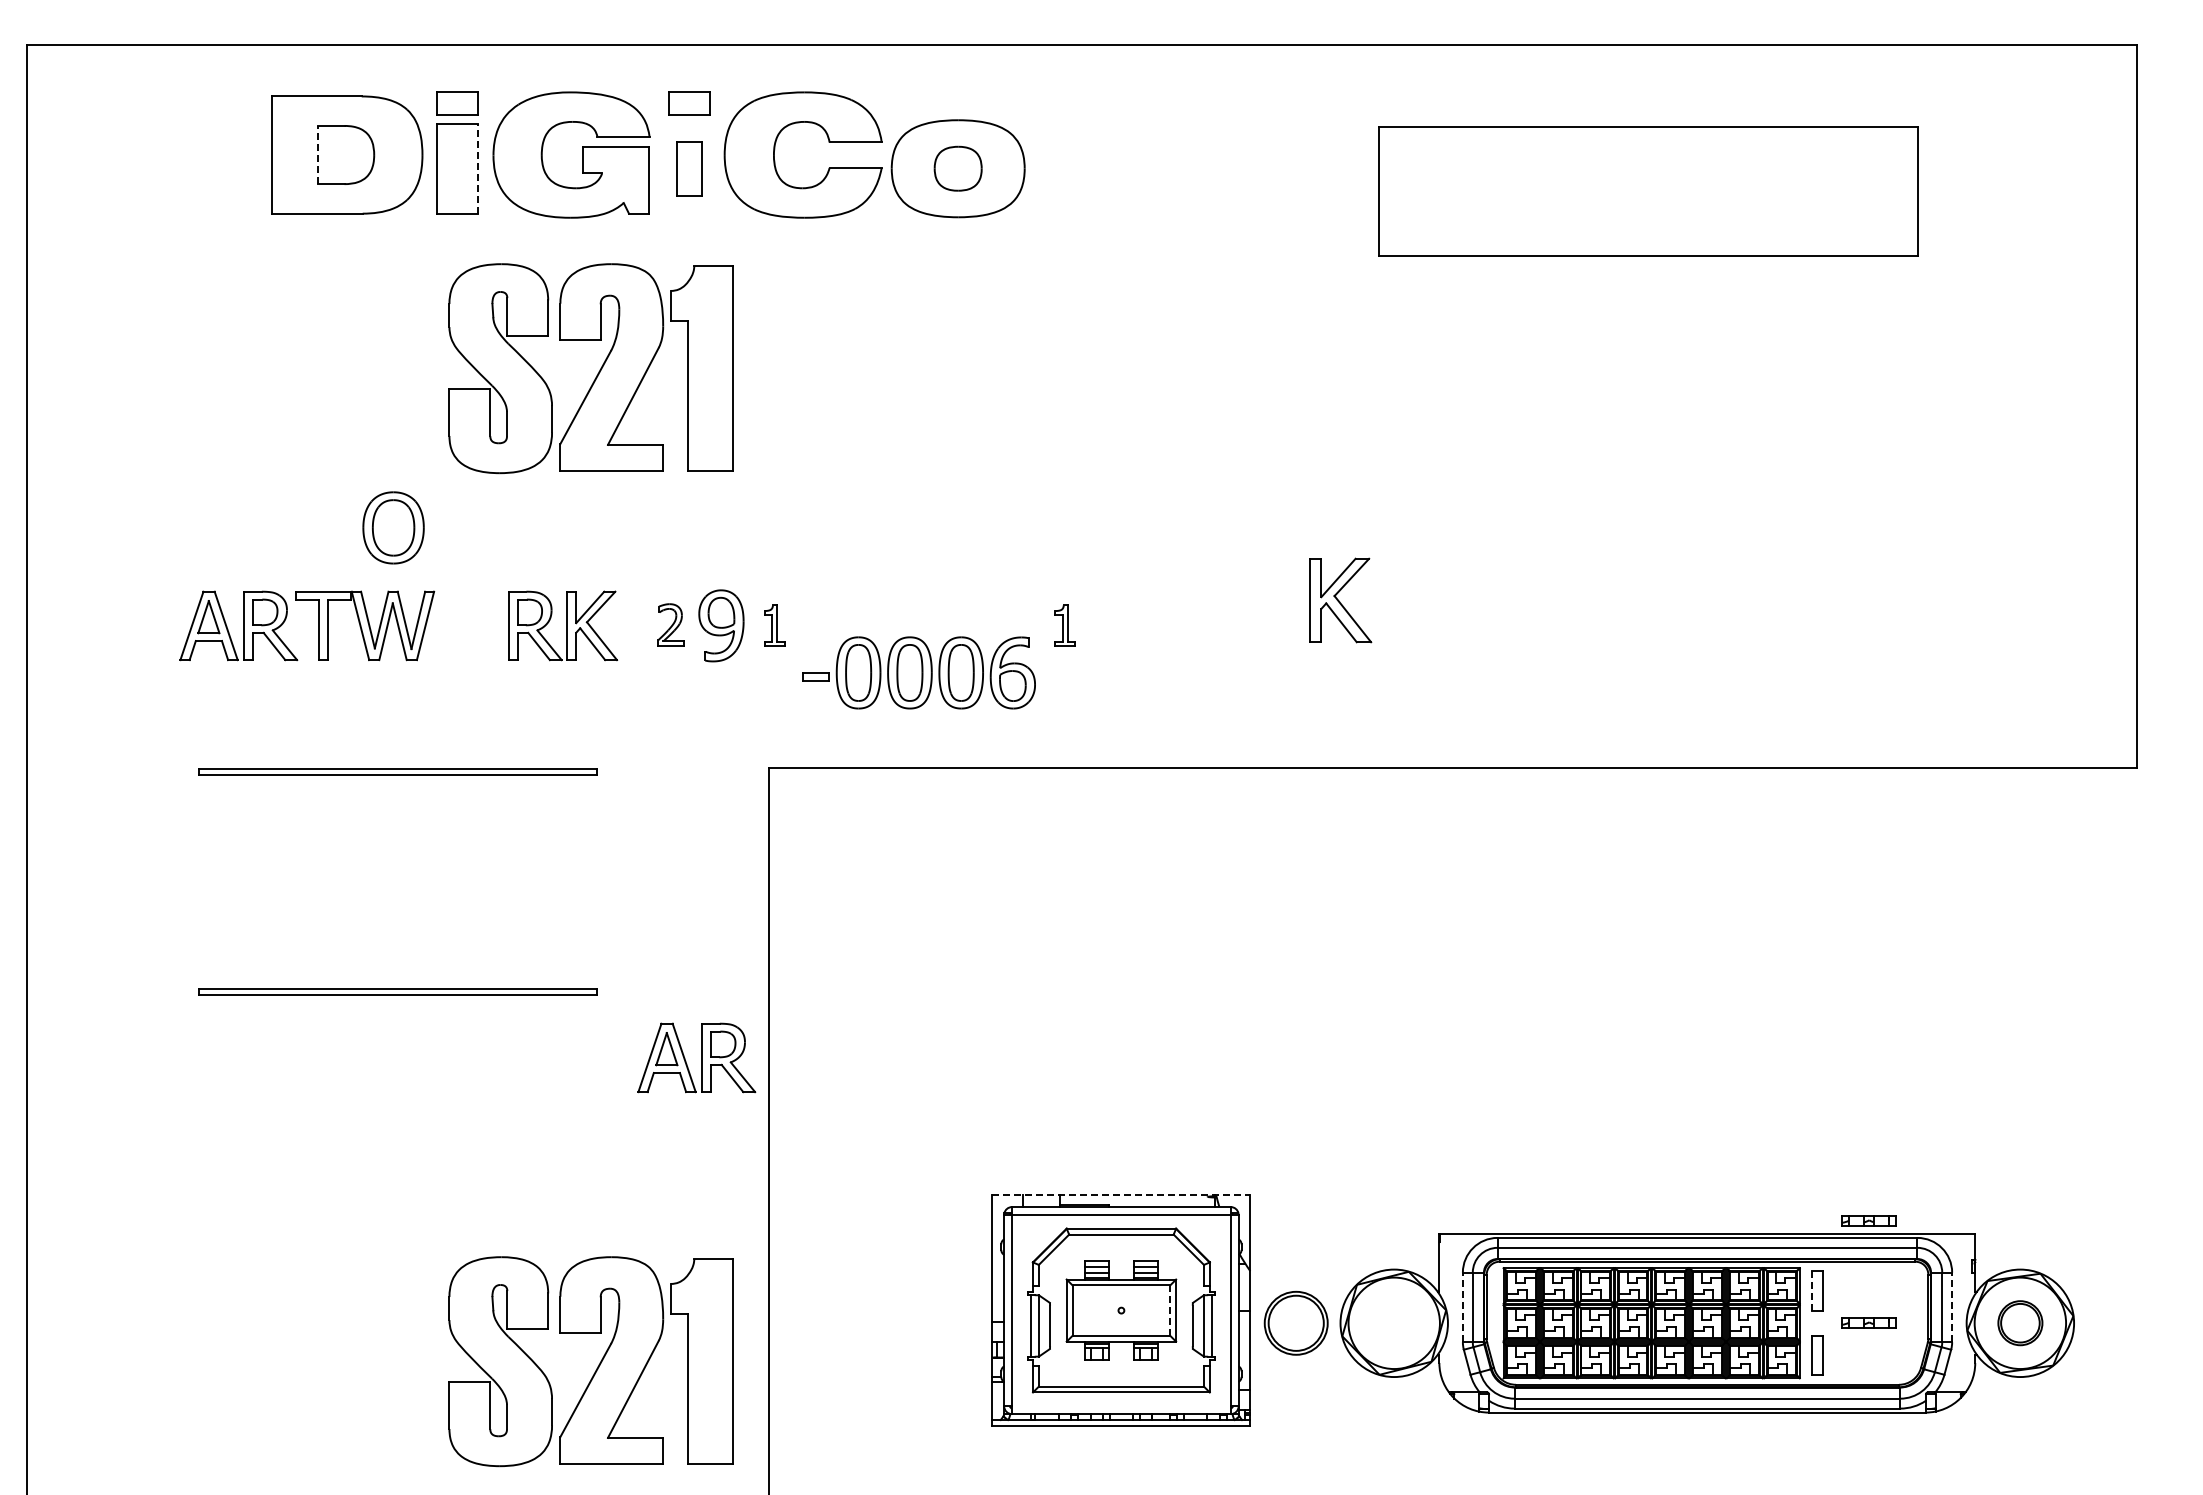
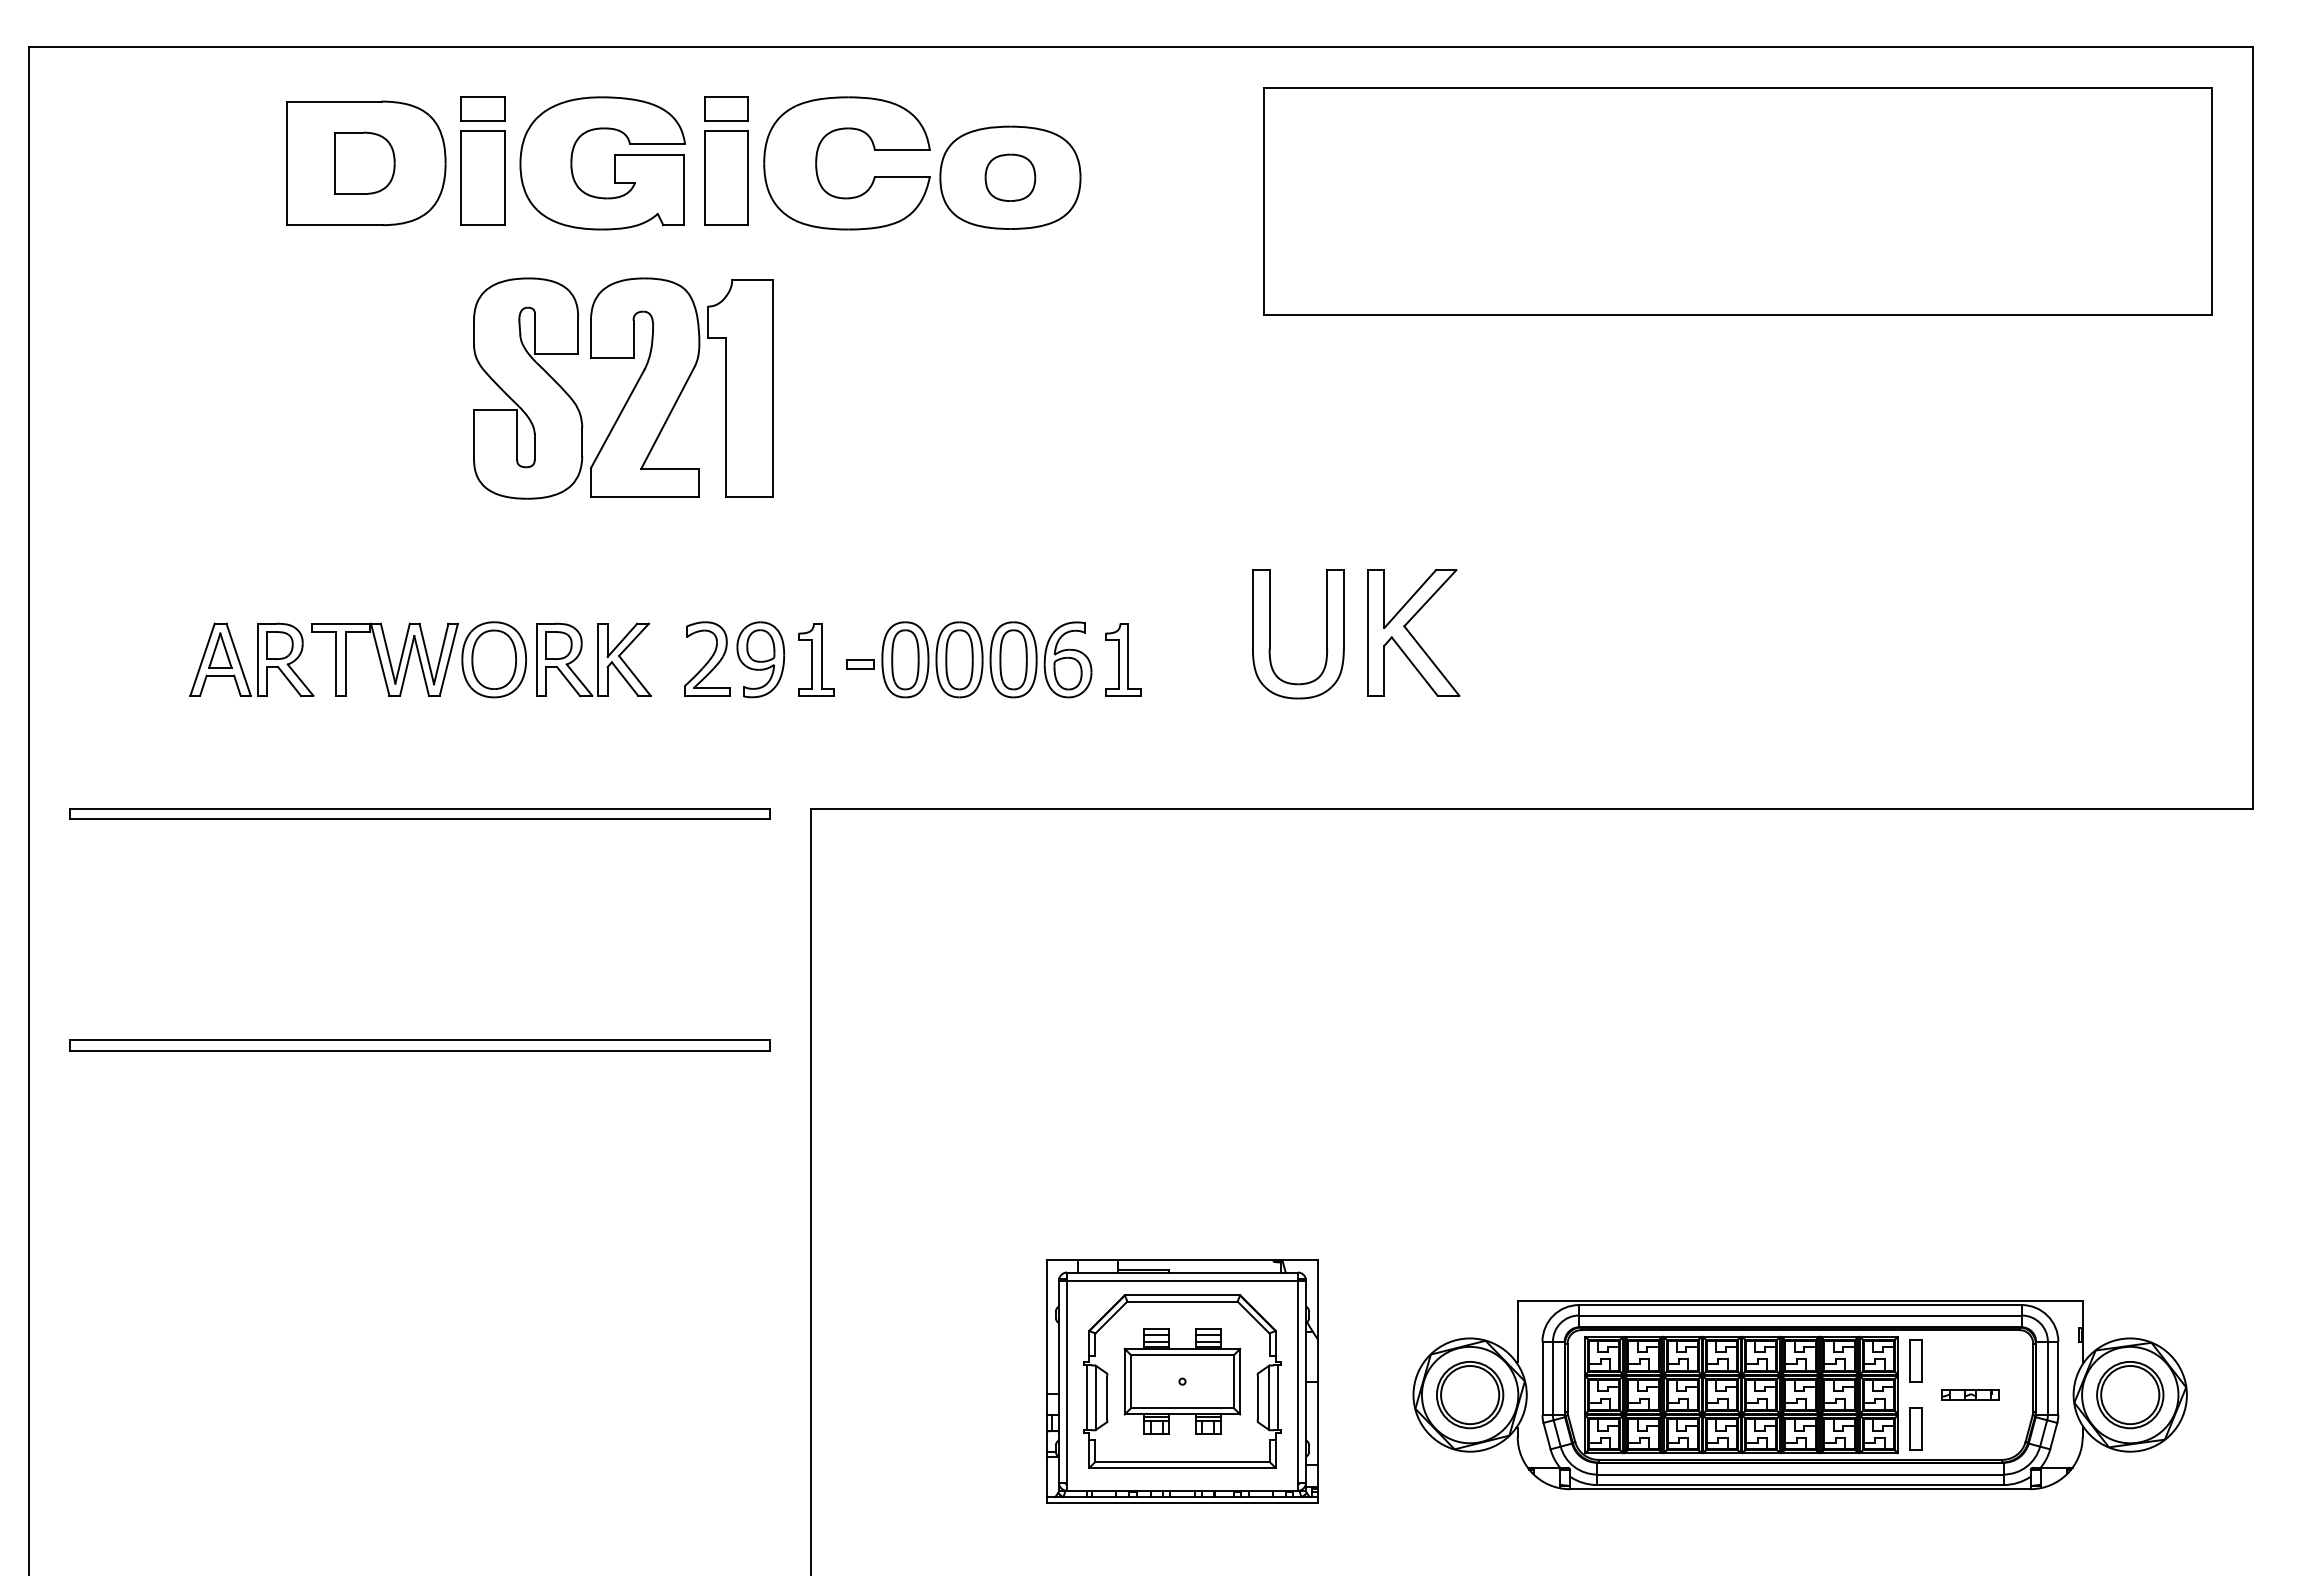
line: (317, 154) -> (334, 162), dashed -> solid
line: (478, 168) -> (504, 177), dashed -> solid
part: (689, 168) -> (727, 177), size x1.67
part: (1648, 191) -> (1738, 201), size x1.67
part: (393, 527) -> (494, 659), moved
part: (1340, 600) -> (1413, 633), size x1.43
part: (1204, 601) -> (1270, 634), added
part: (670, 624) -> (707, 658), size x1.67
part: (774, 625) -> (816, 659), size x1.67
part: (1065, 625) -> (1123, 659), size x1.67
part: (918, 672) -> (968, 659), moved
part: (397, 771) -> (419, 813), size x1.67
part: (397, 991) -> (419, 1045), size x1.67
part: (696, 1057) -> (734, 1114), removed
line: (1121, 1195) -> (1182, 1260), dashed -> solid
part: (1868, 1220) -> (1970, 1286), removed
line: (1811, 1291) -> (1910, 1361), dashed -> solid
line: (1462, 1307) -> (1542, 1378), dashed -> solid
line: (1952, 1307) -> (2058, 1378), dashed -> solid
line: (1170, 1310) -> (1234, 1381), dashed -> solid
part: (1295, 1322) -> (1469, 1394), moved
part: (2020, 1322) -> (2130, 1394), size x1.43
part: (598, 1364) -> (631, 1438), removed

